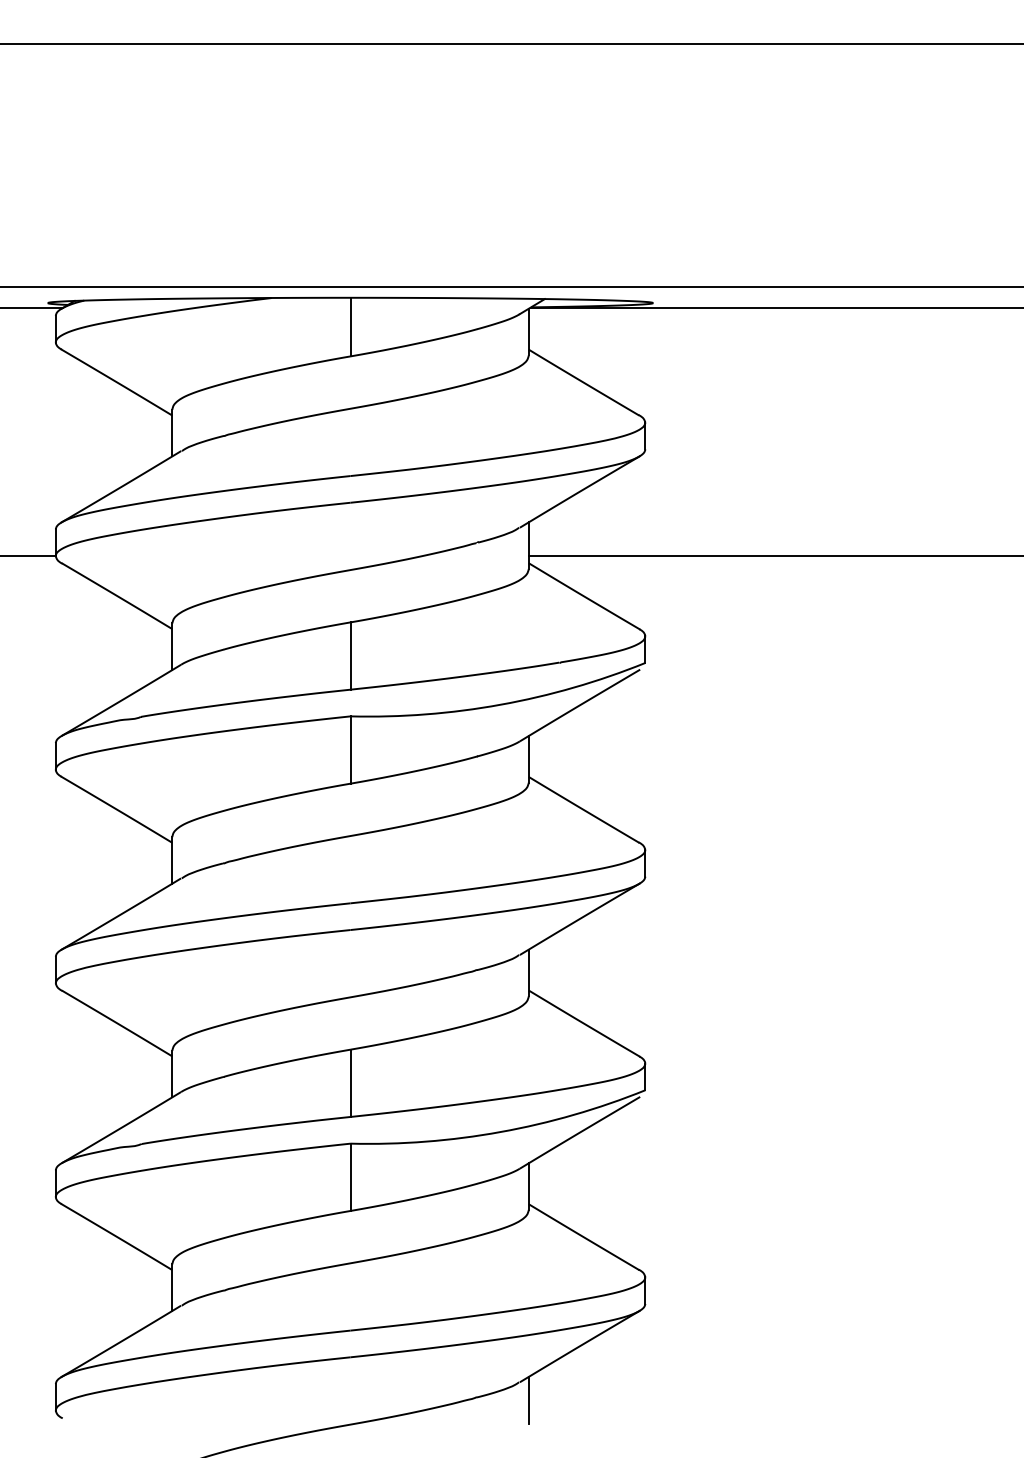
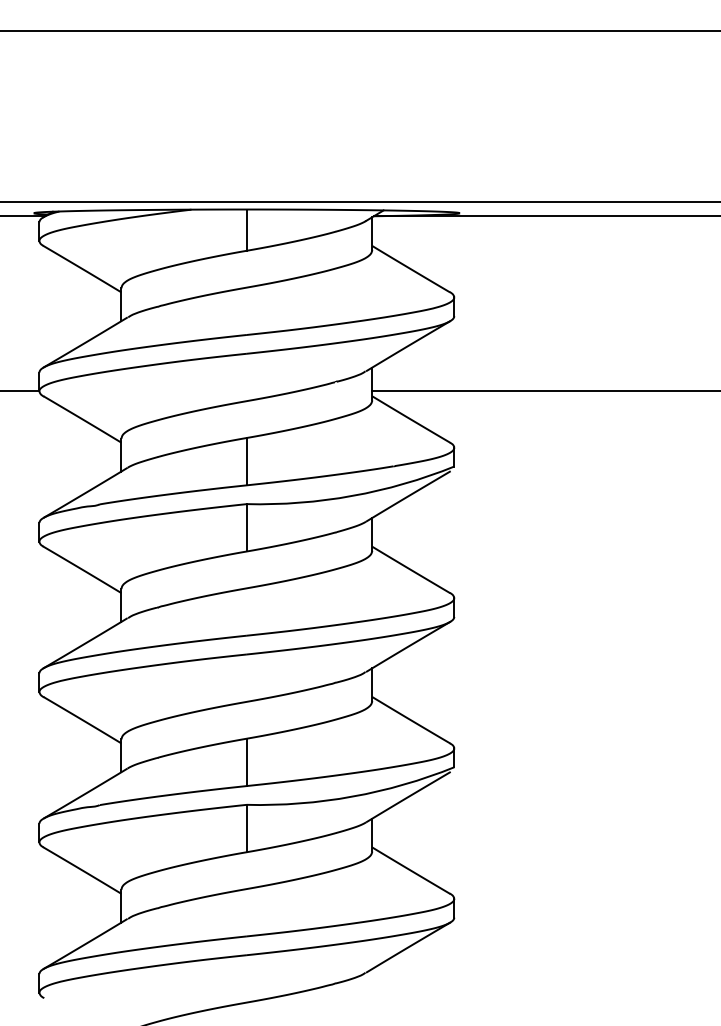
line: (528, 1399) -> (372, 984), removed

